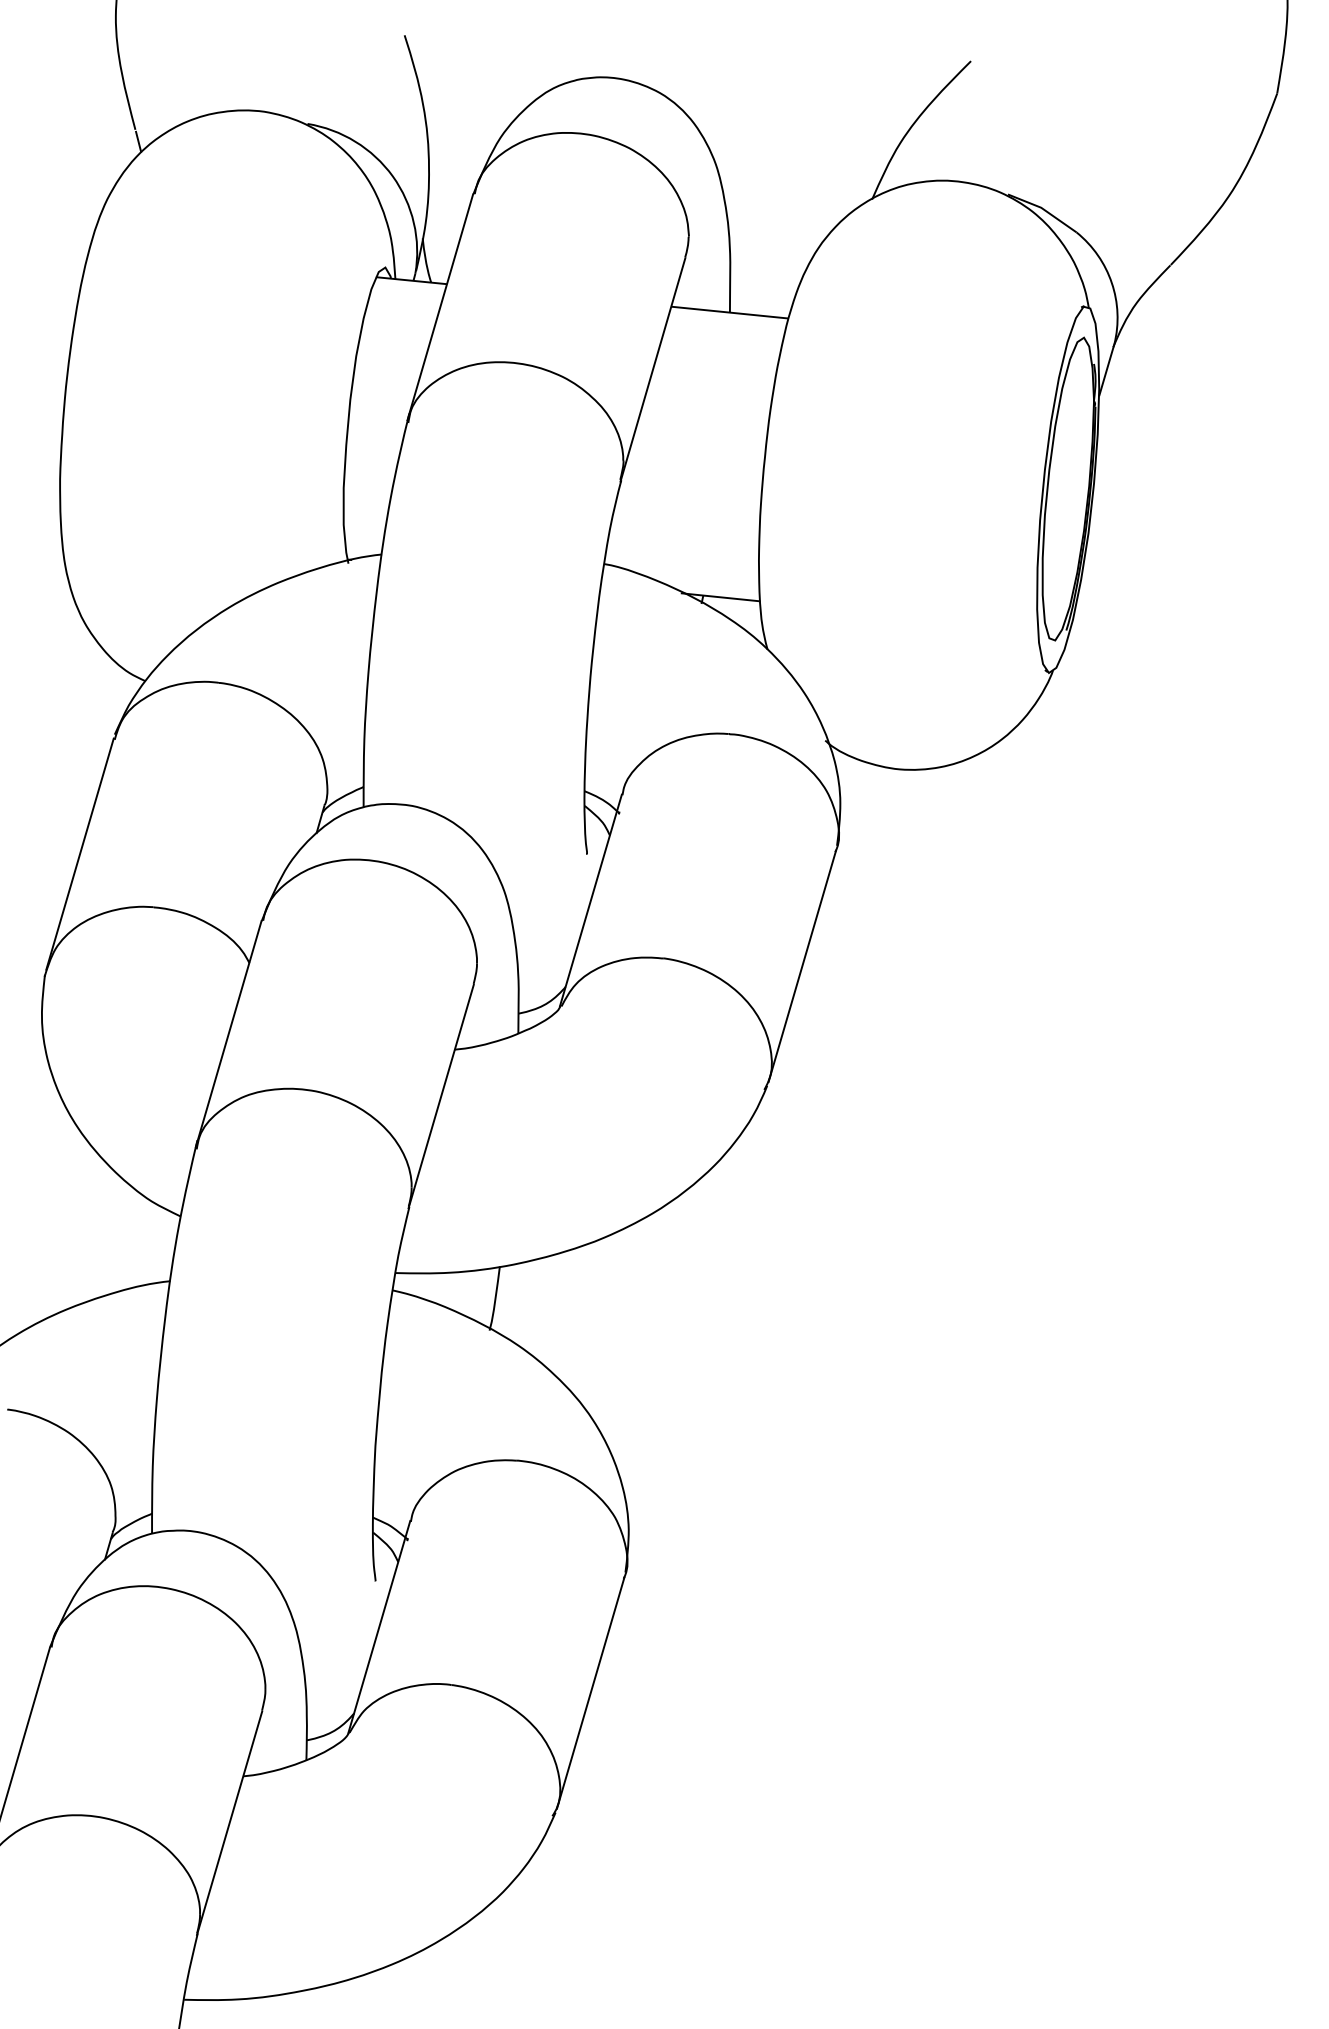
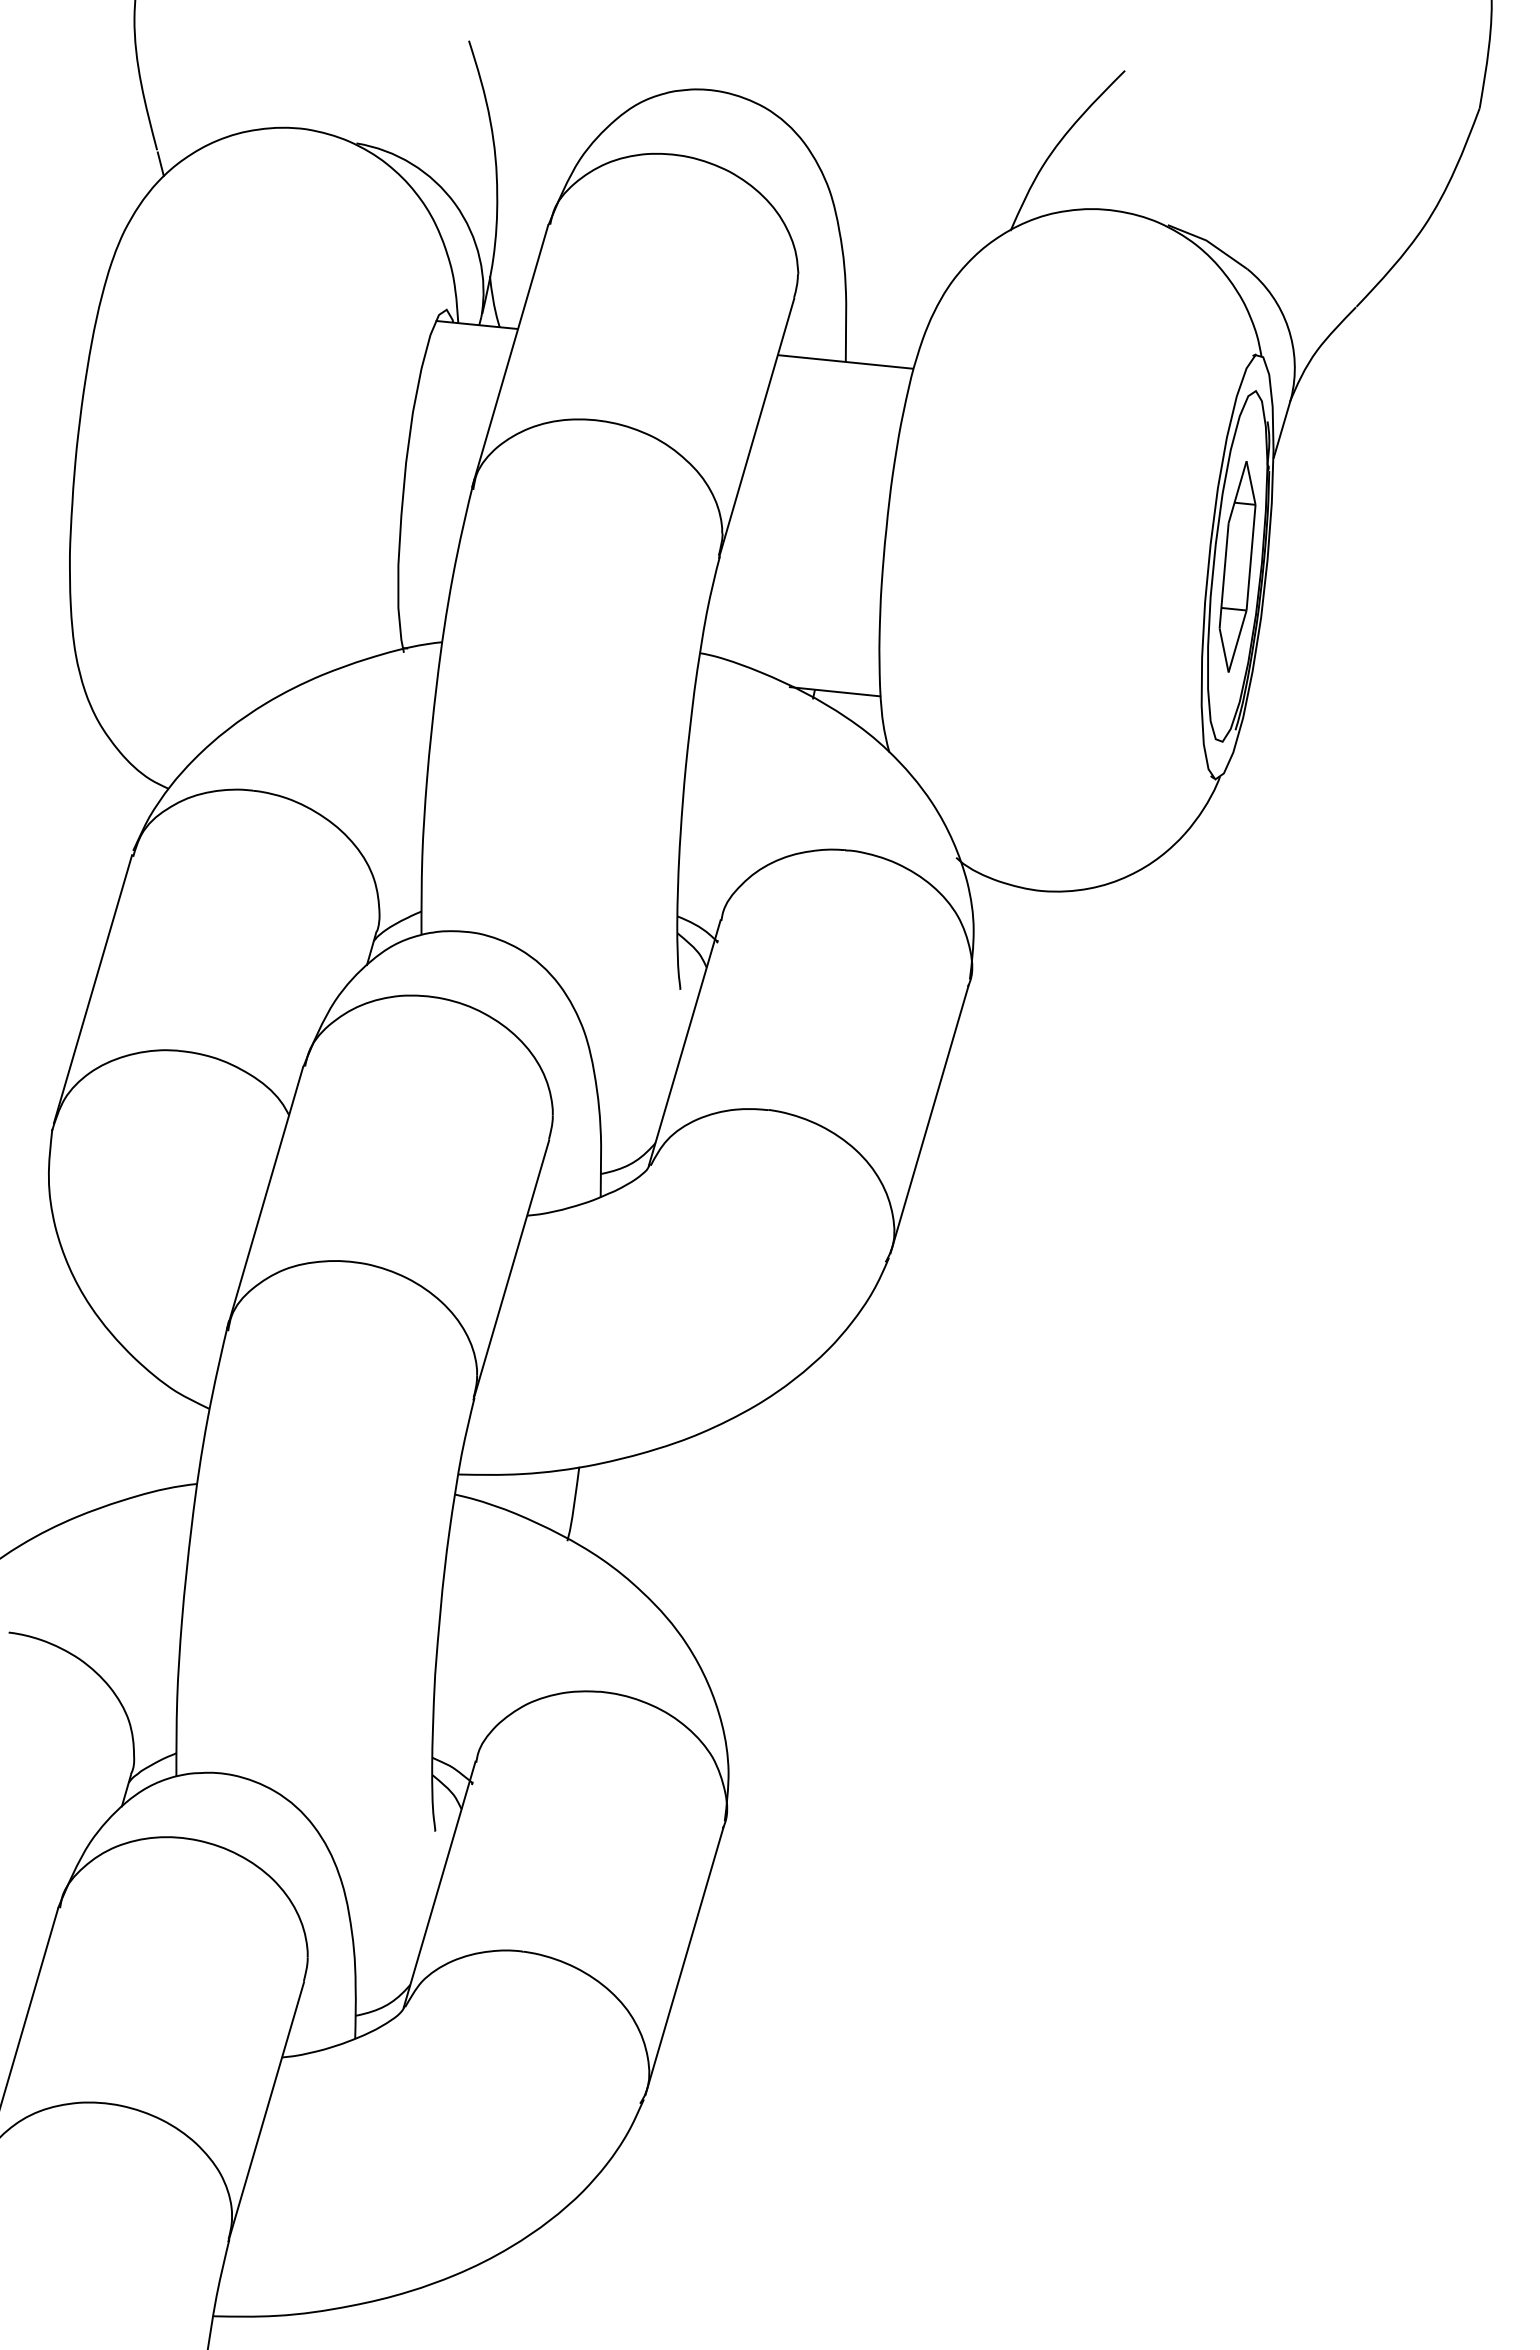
part: (1068, 489) -> (1237, 566), added

